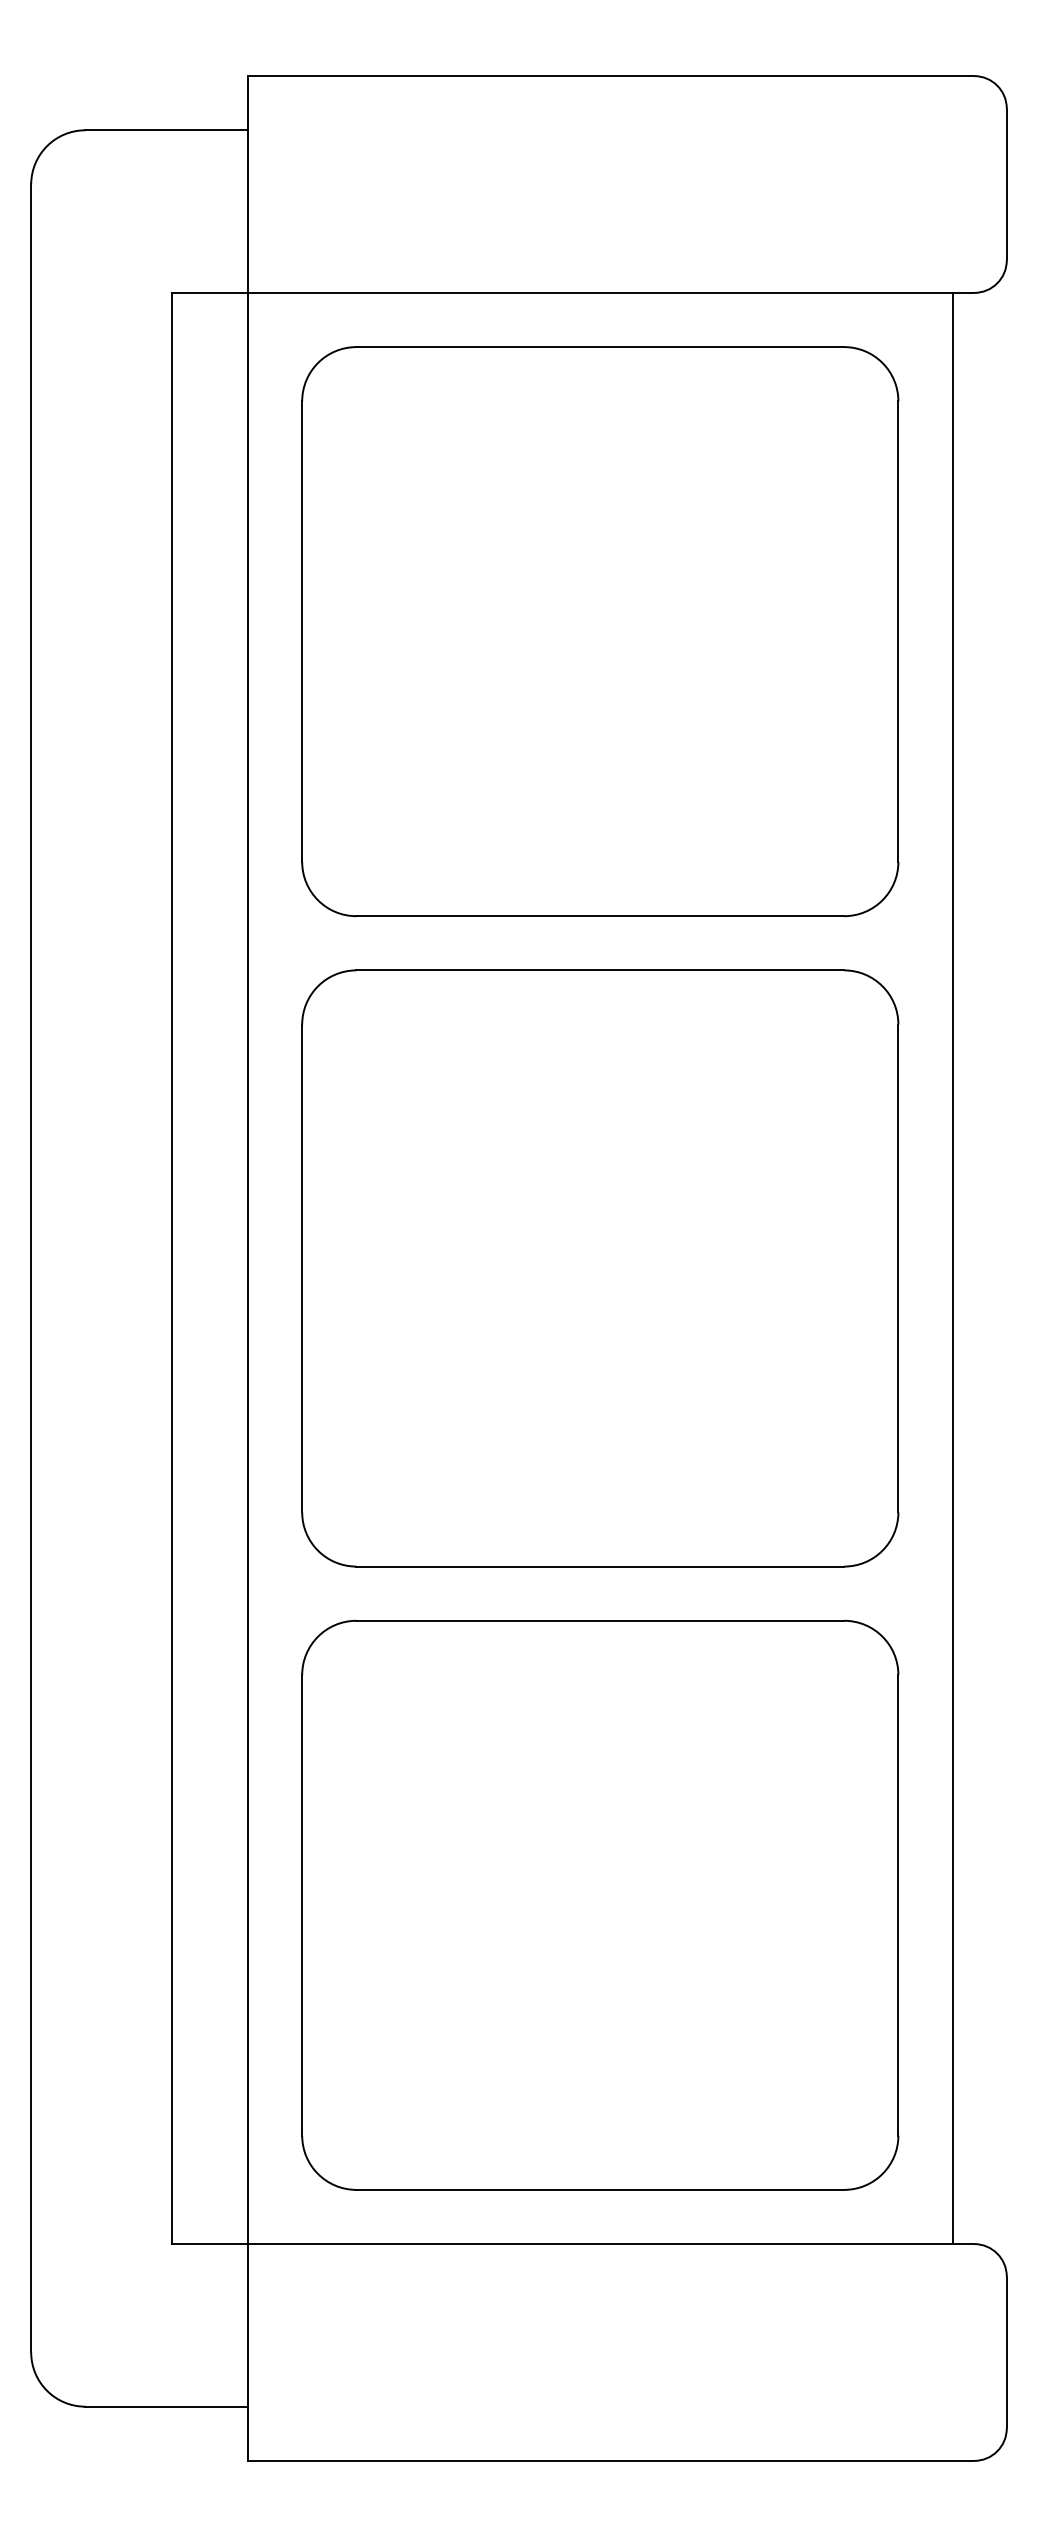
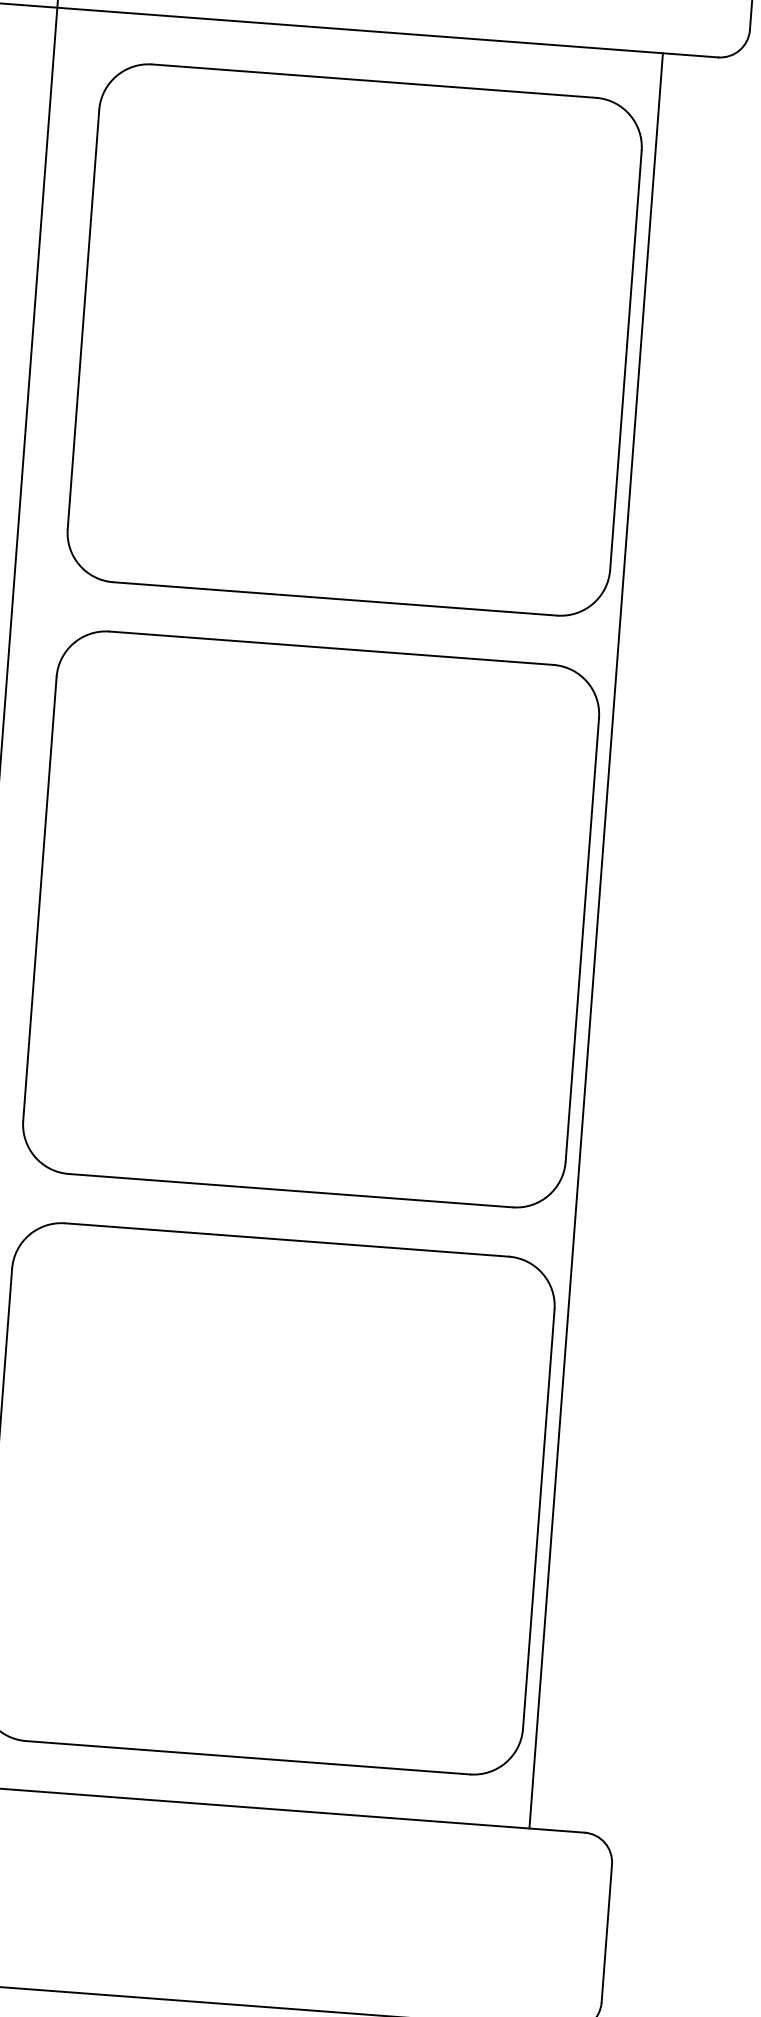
line: (952, 1268) -> (596, 940), moved

